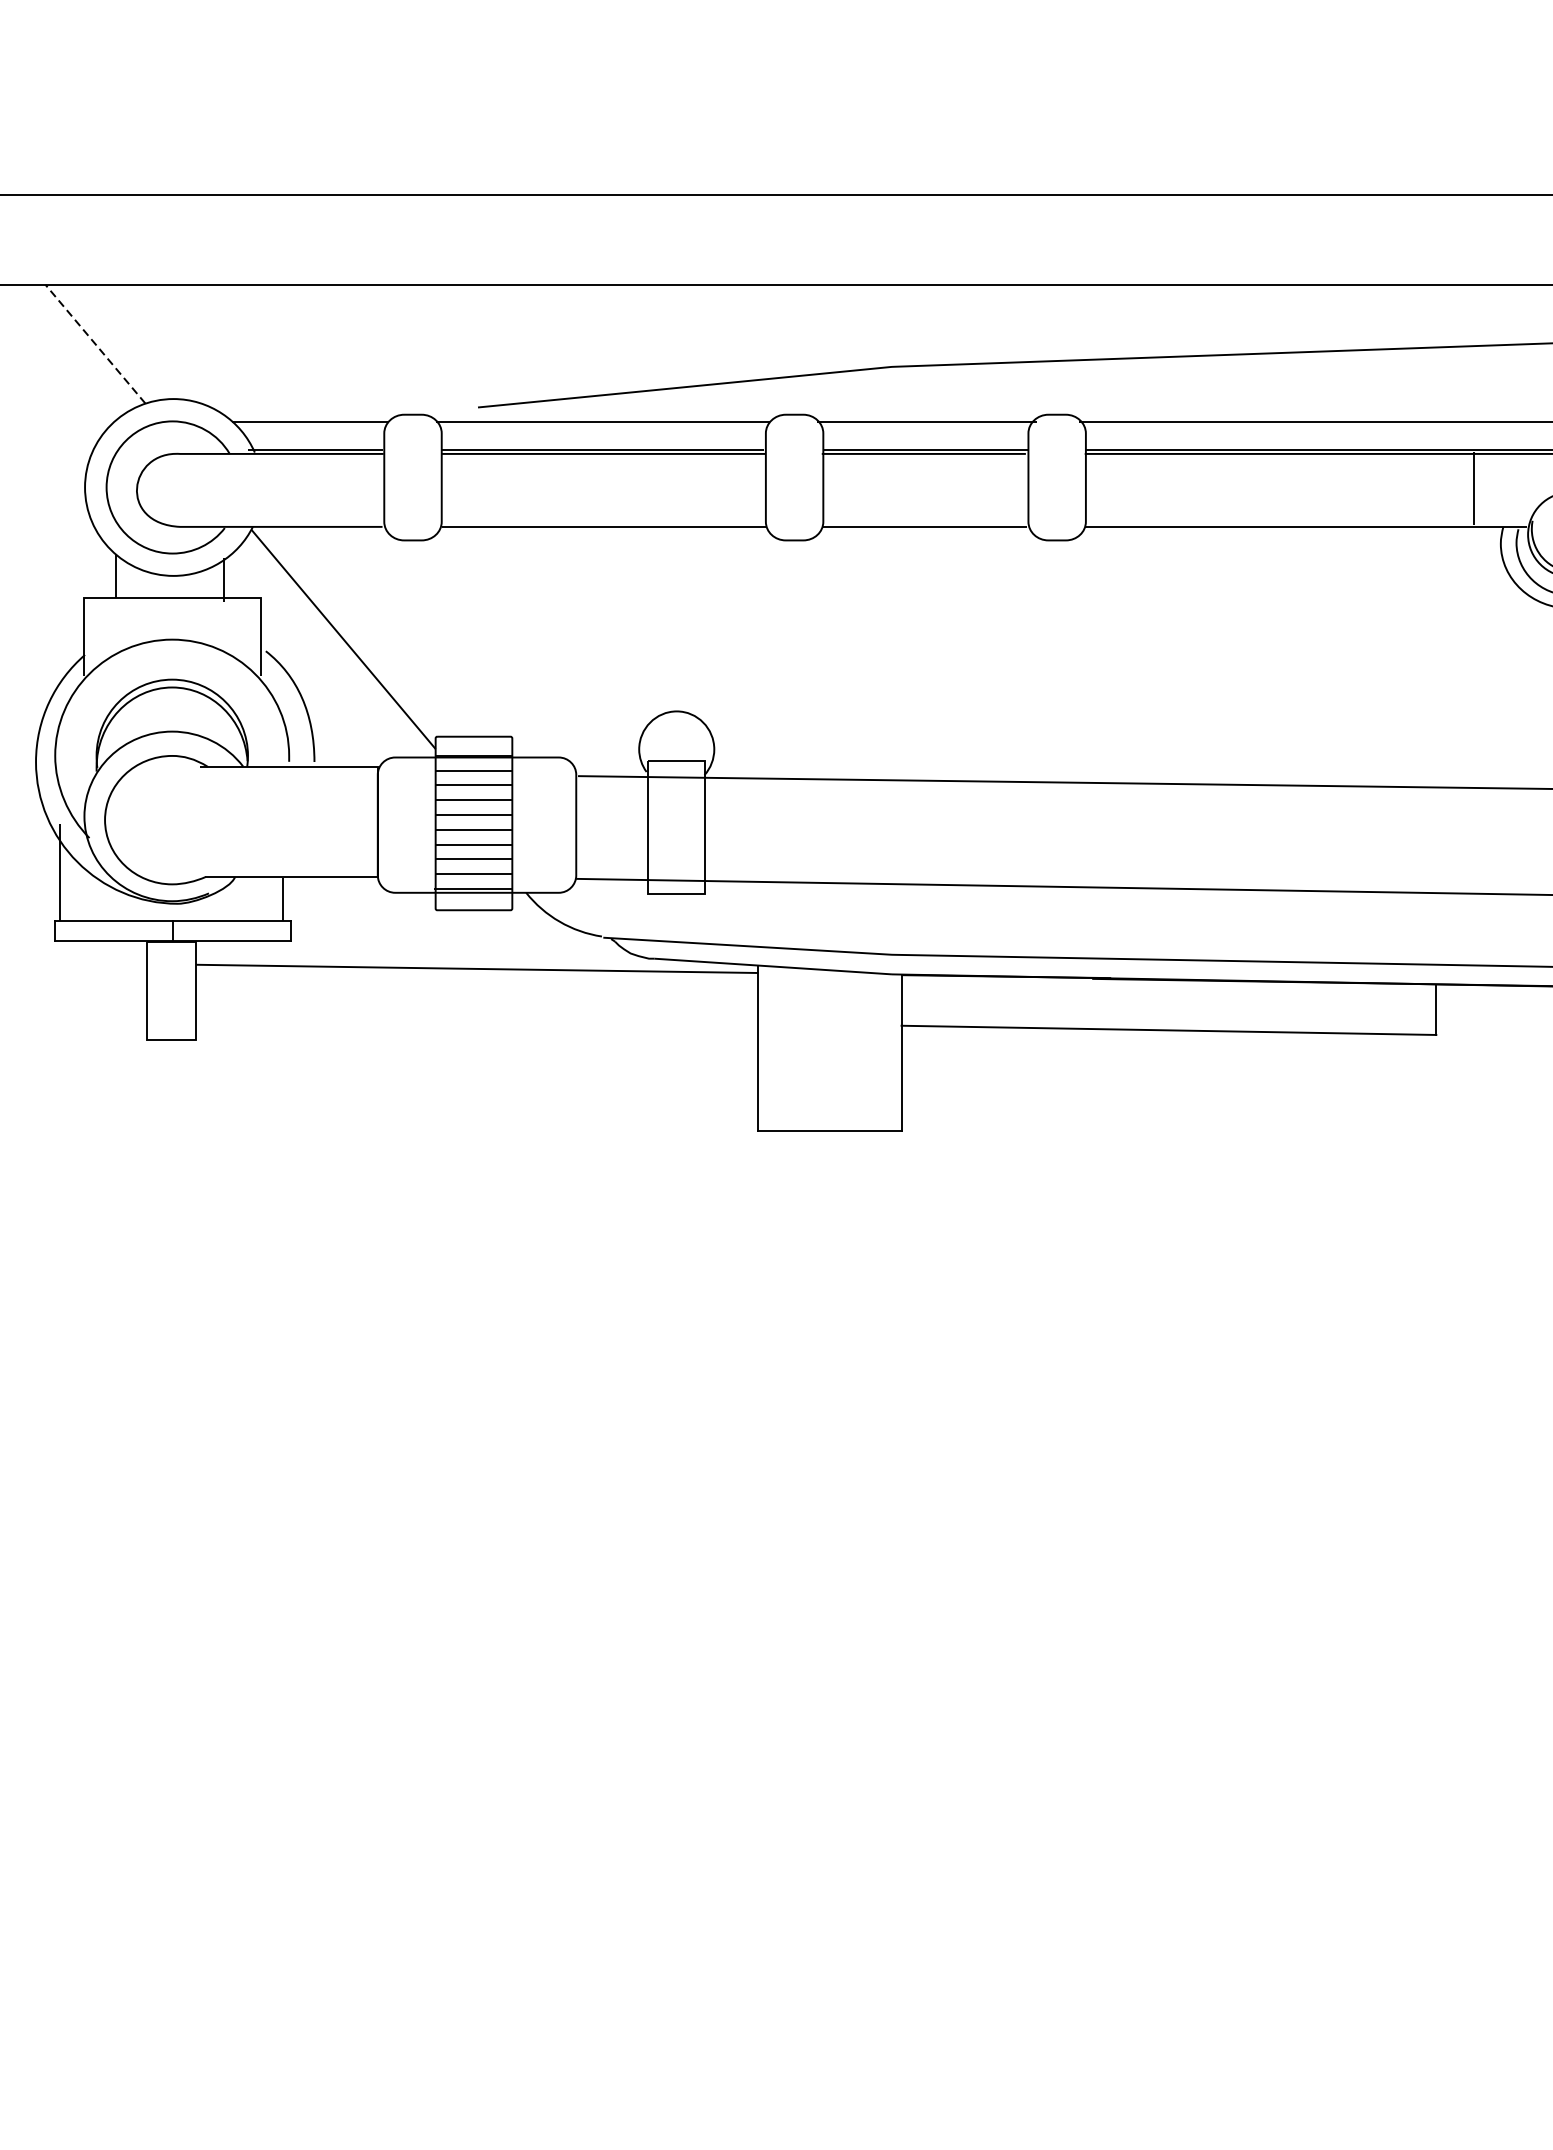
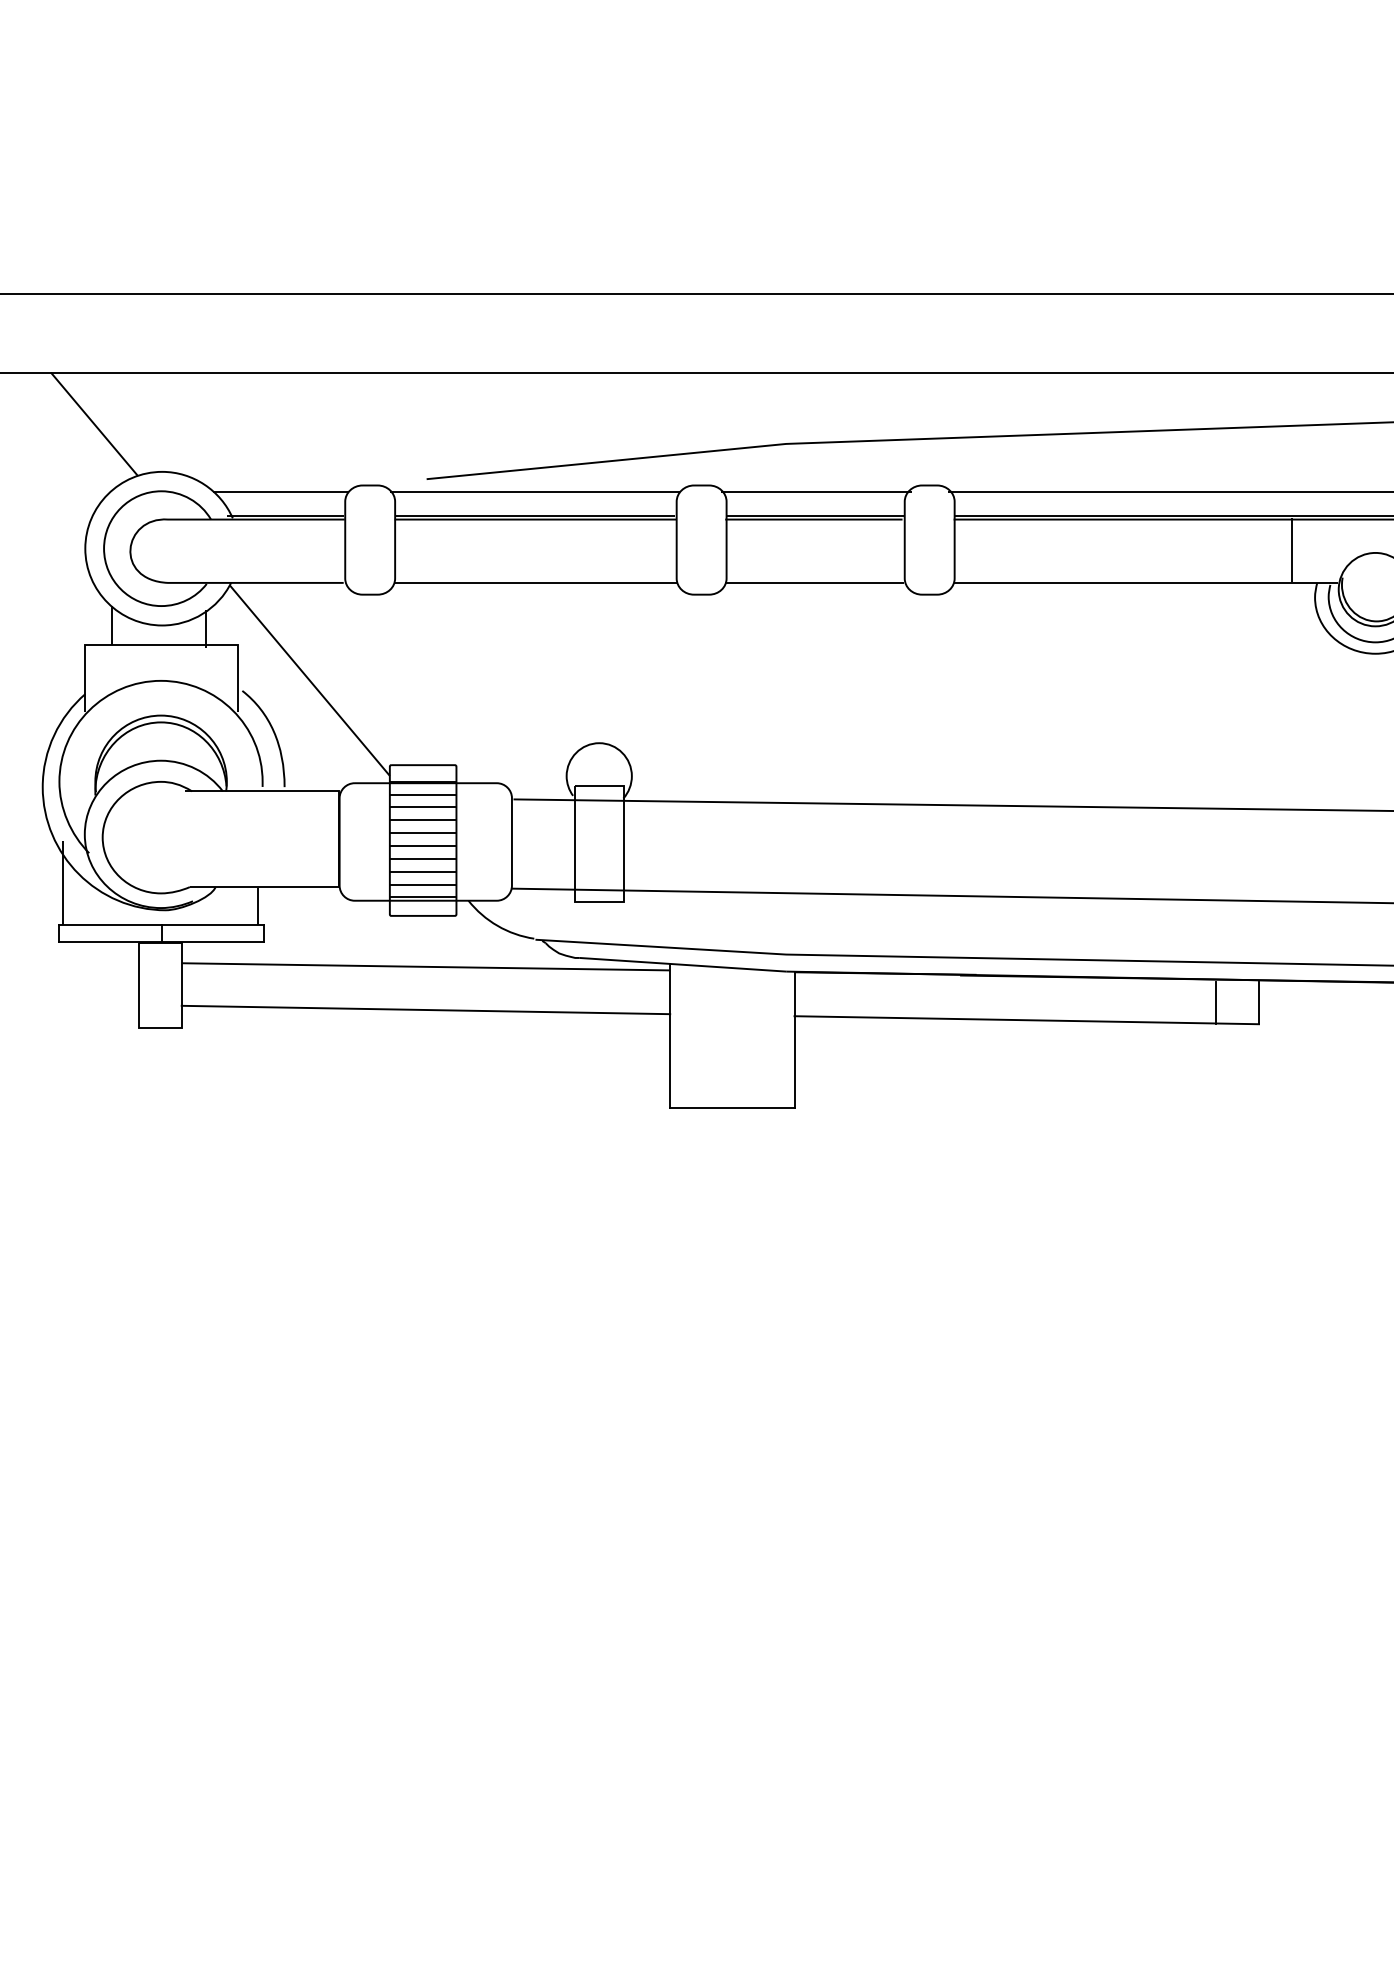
line: (95, 343) -> (94, 423), dashed -> solid
line: (1387, 1009) -> (1216, 1002), added
line: (476, 1018) -> (425, 1009), added

